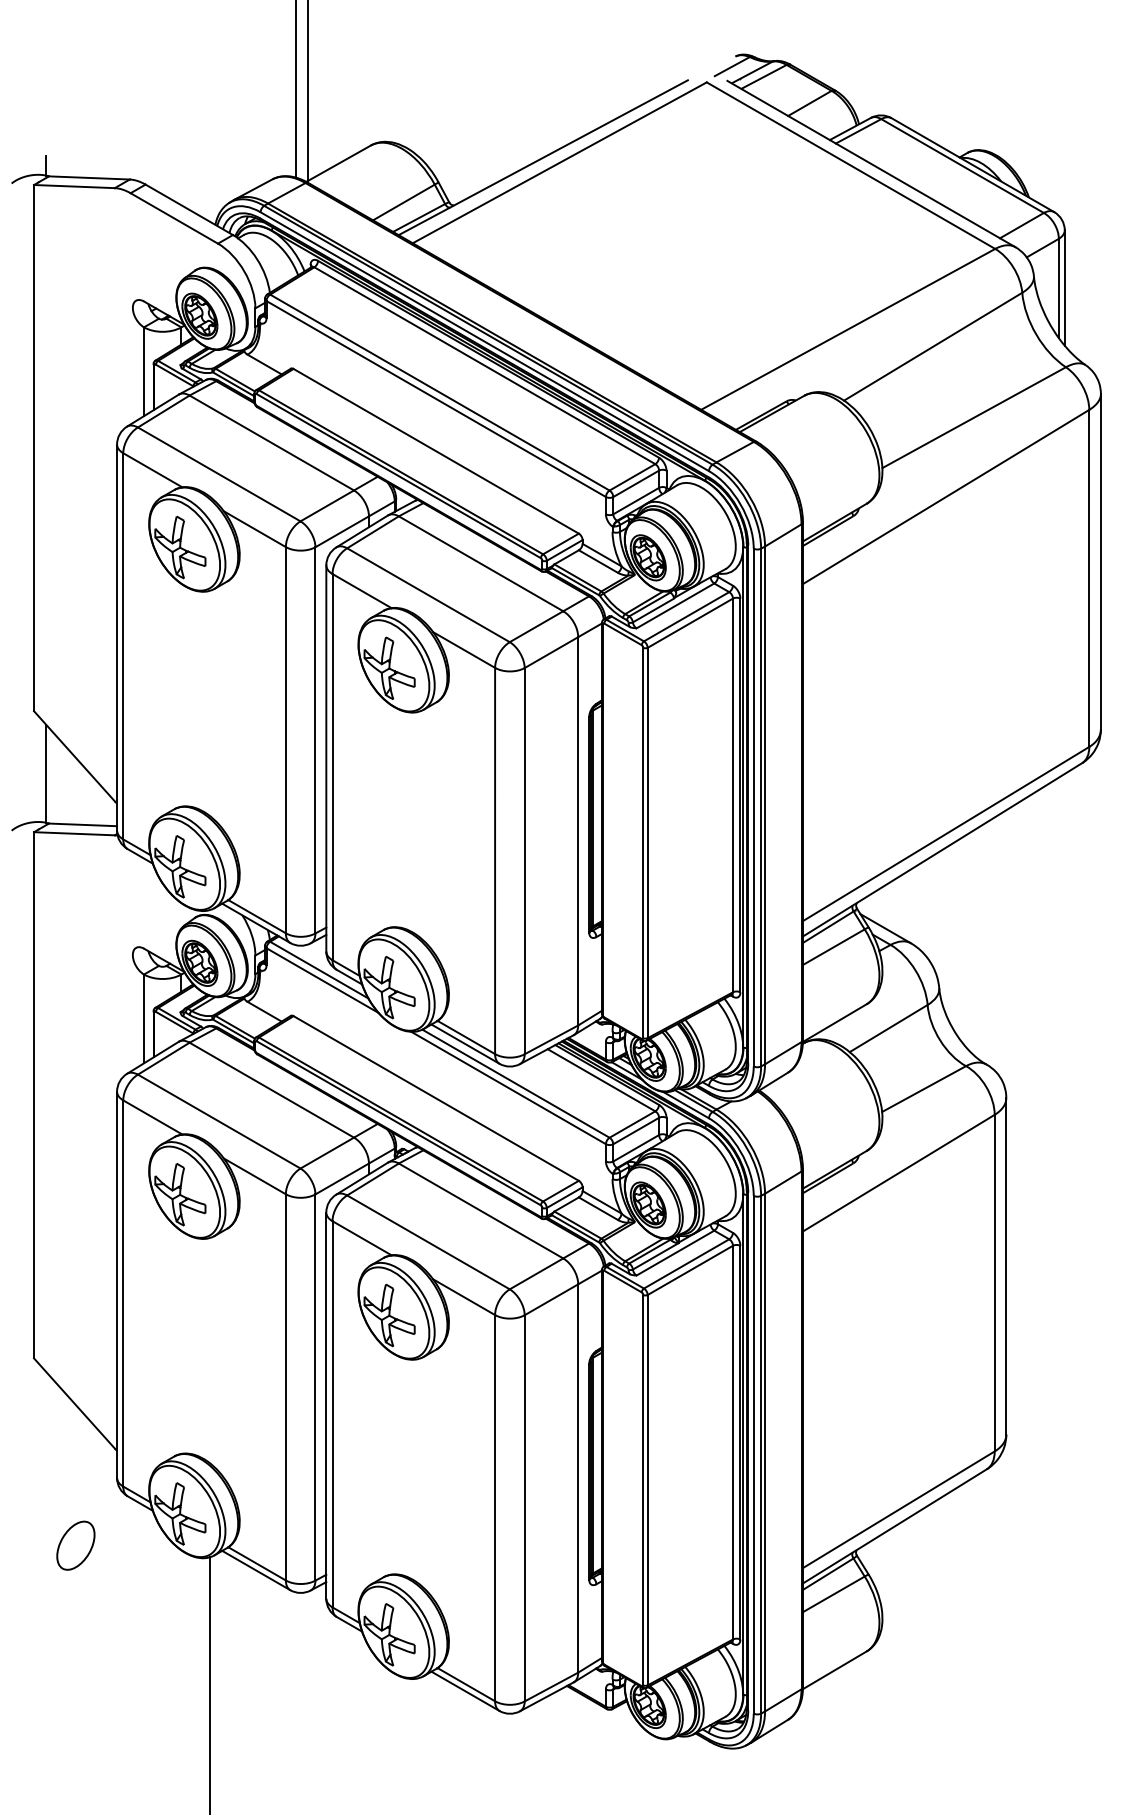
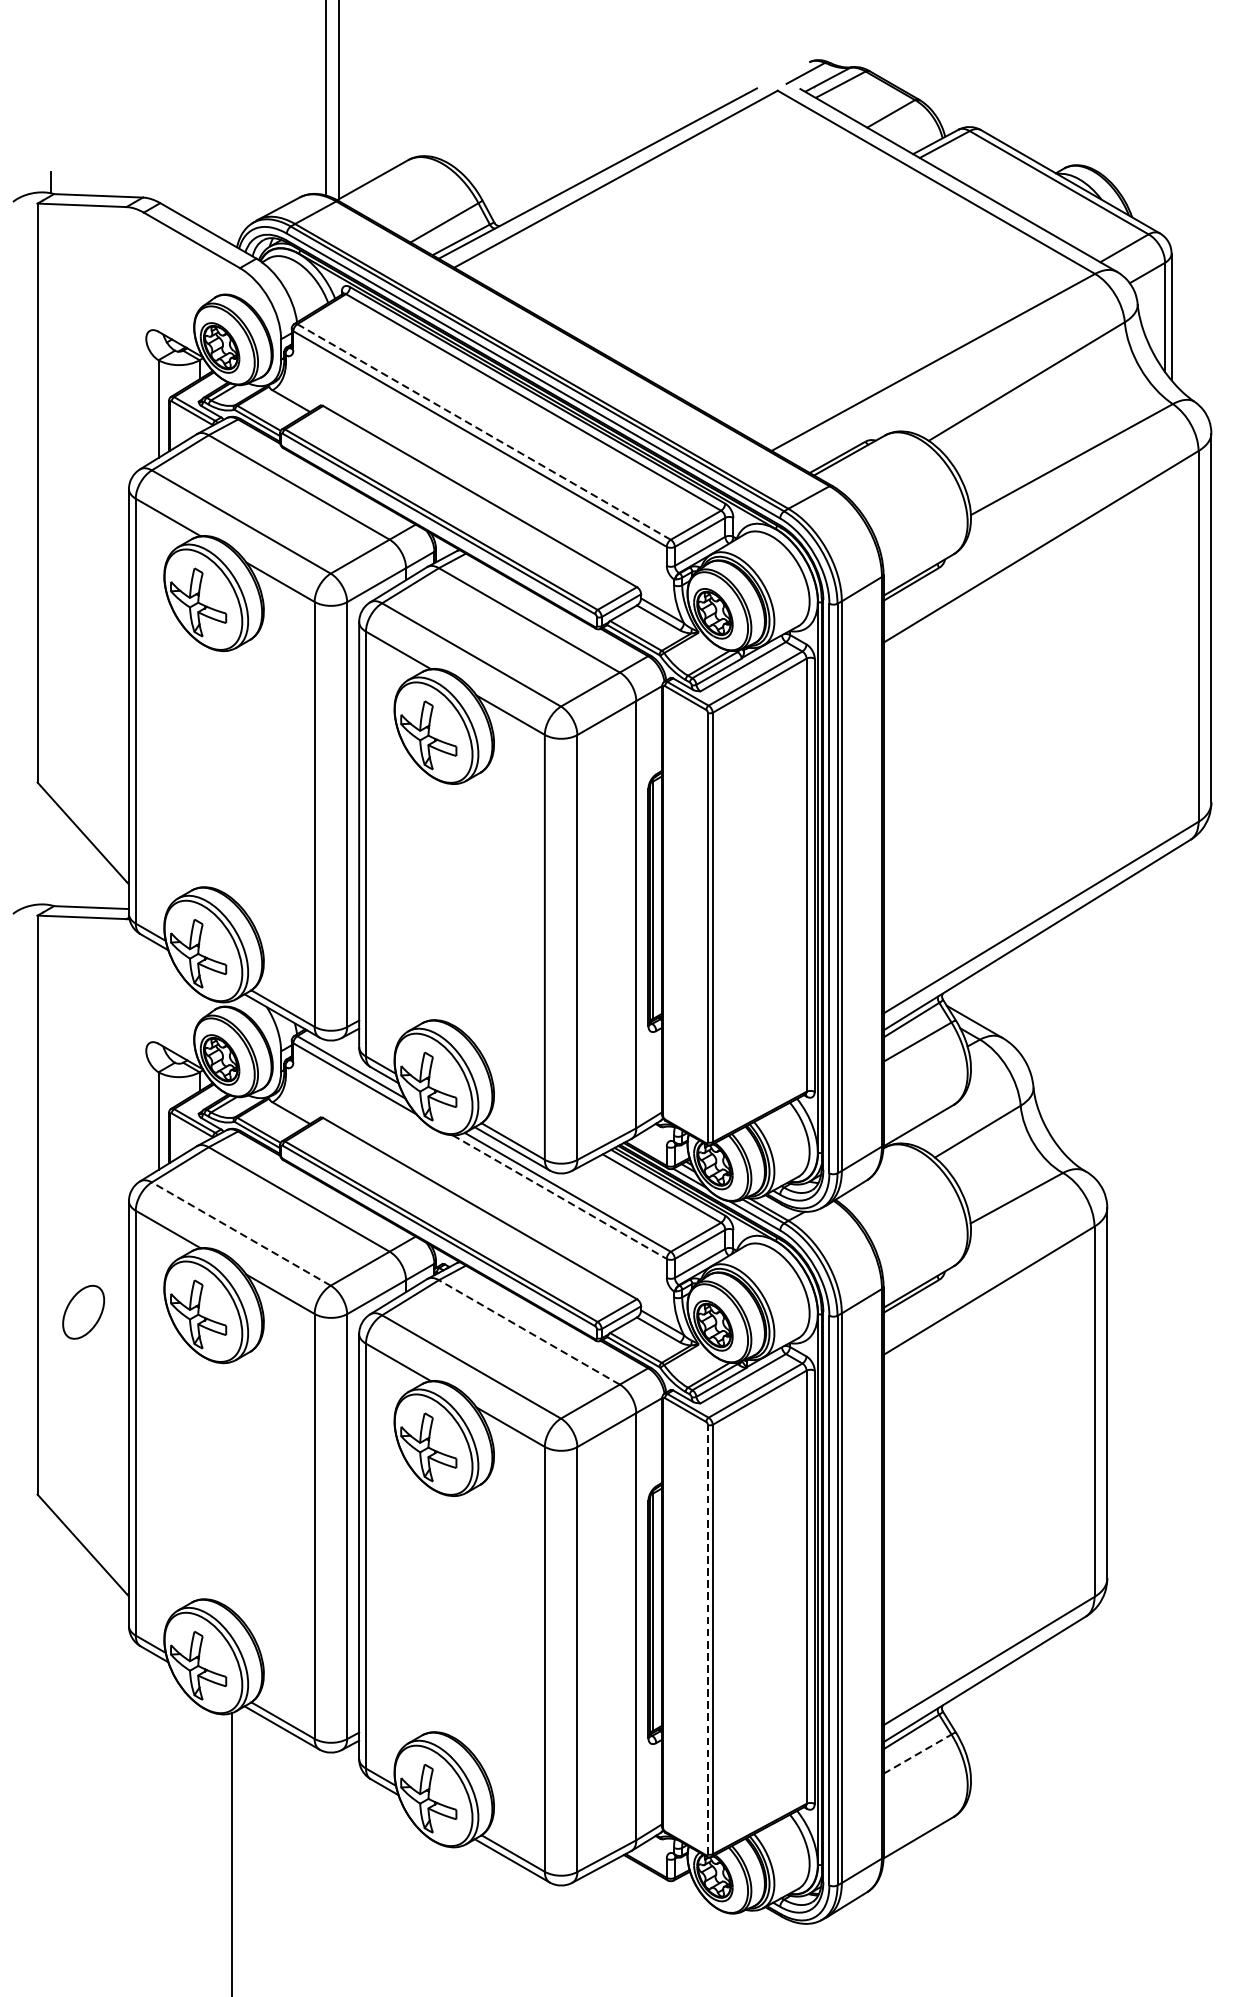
line: (439, 392) -> (483, 431), solid -> dashed
line: (46, 773) -> (51, 851), removed
line: (509, 1088) -> (560, 1197), solid -> dashed
line: (219, 1121) -> (241, 1233), solid -> dashed
line: (481, 1210) -> (529, 1331), solid -> dashed
line: (643, 1489) -> (708, 1638), solid -> dashed
part: (75, 1545) -> (83, 1312), moved
line: (833, 1594) -> (917, 1754), solid -> dashed

